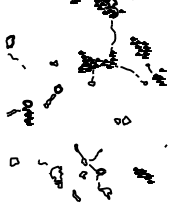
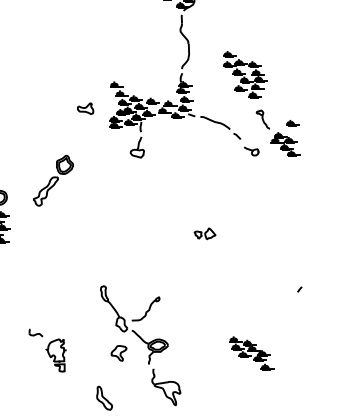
part: (53, 63) -> (84, 109), moved
part: (122, 120) -> (204, 233), size x0.6
part: (50, 173) -> (47, 349), size x0.7

